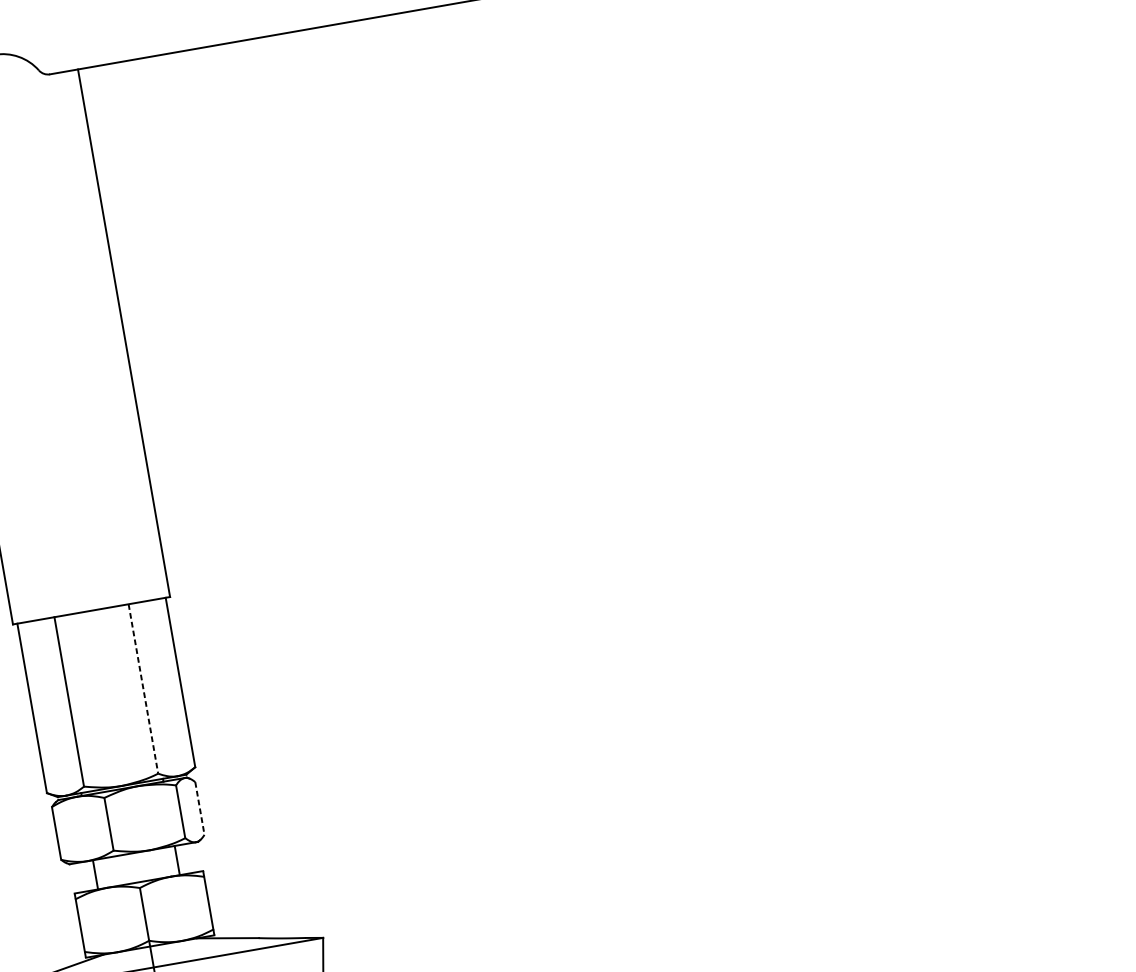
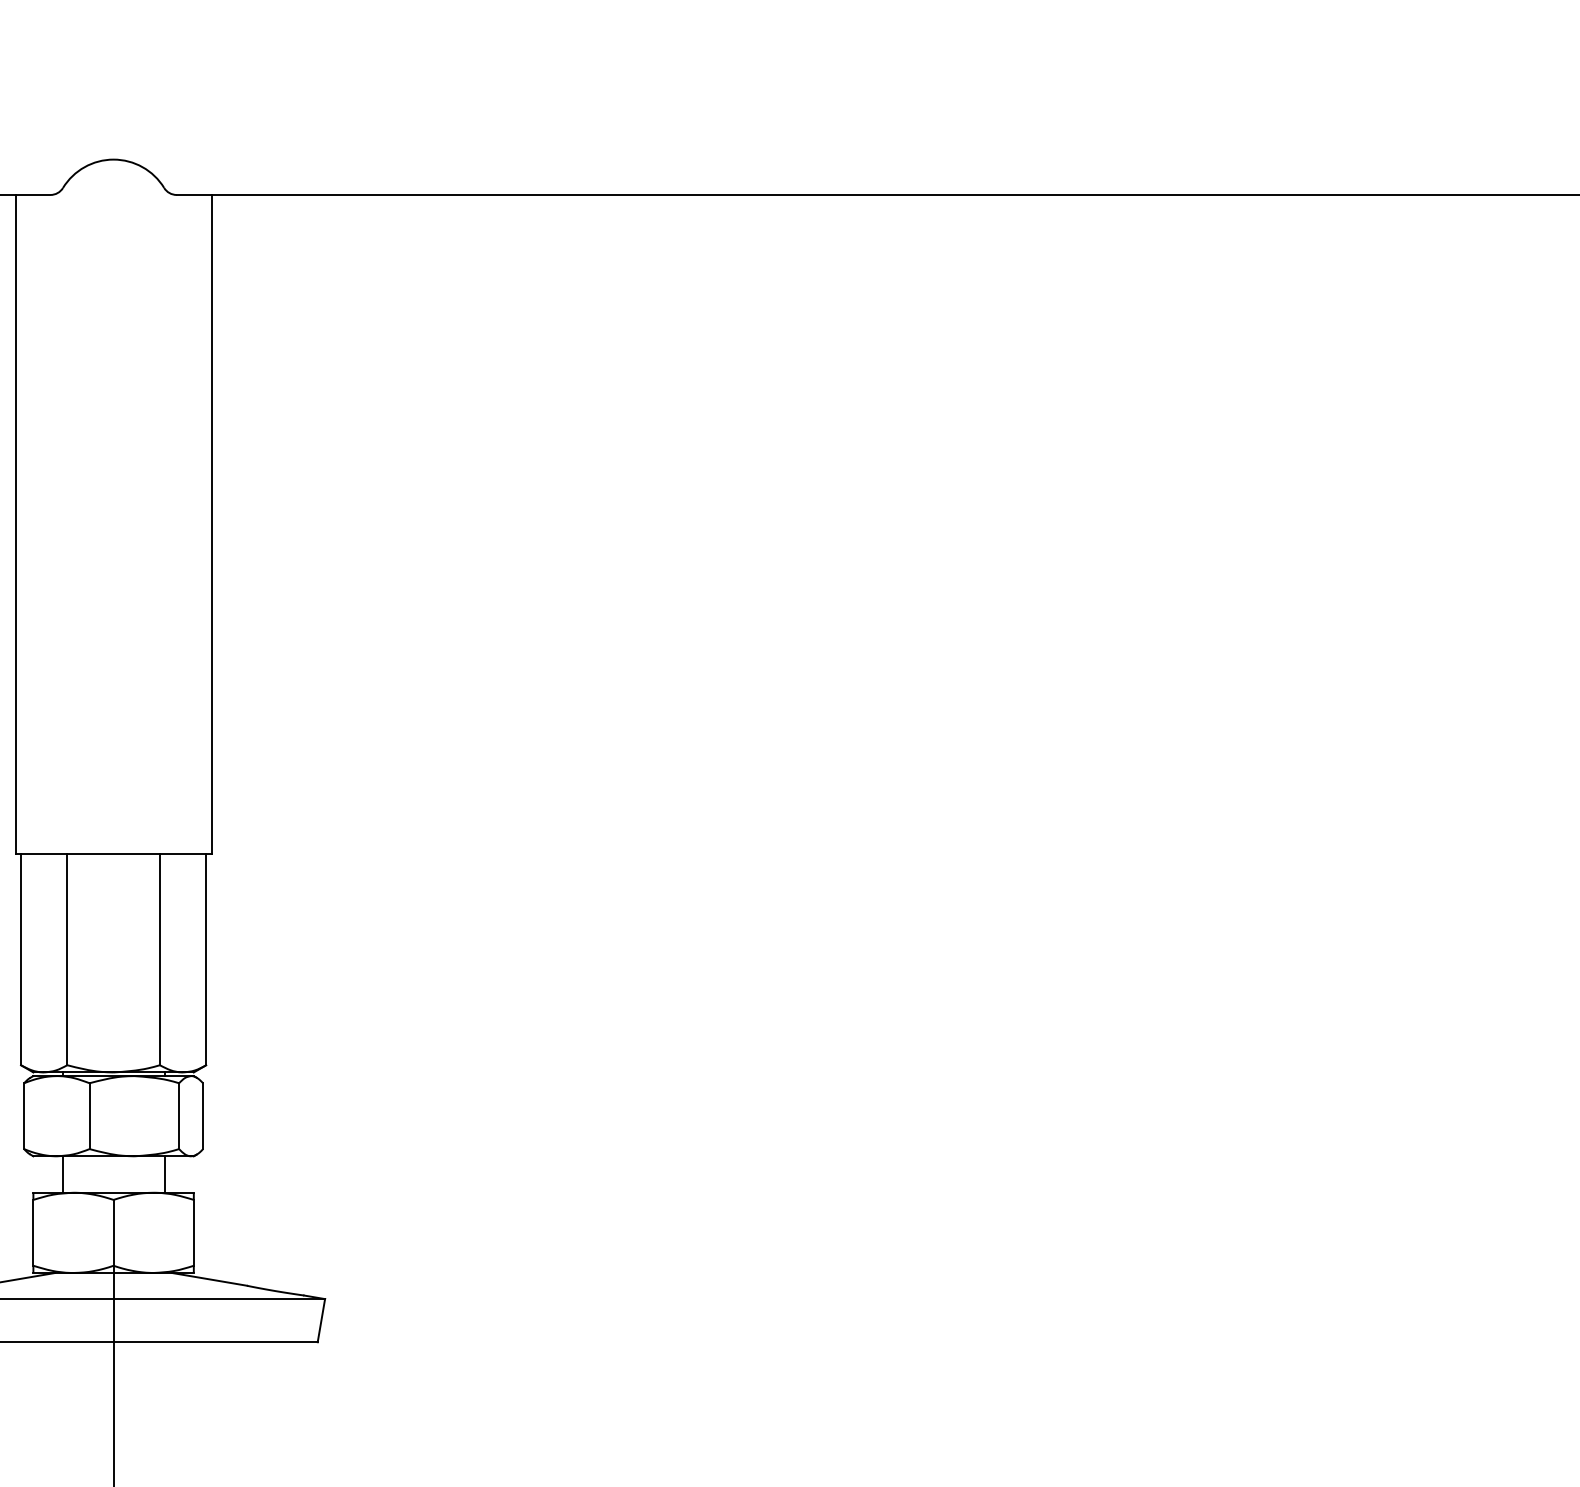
line: (143, 689) -> (159, 959), dashed -> solid
line: (200, 808) -> (203, 1116), dashed -> solid

